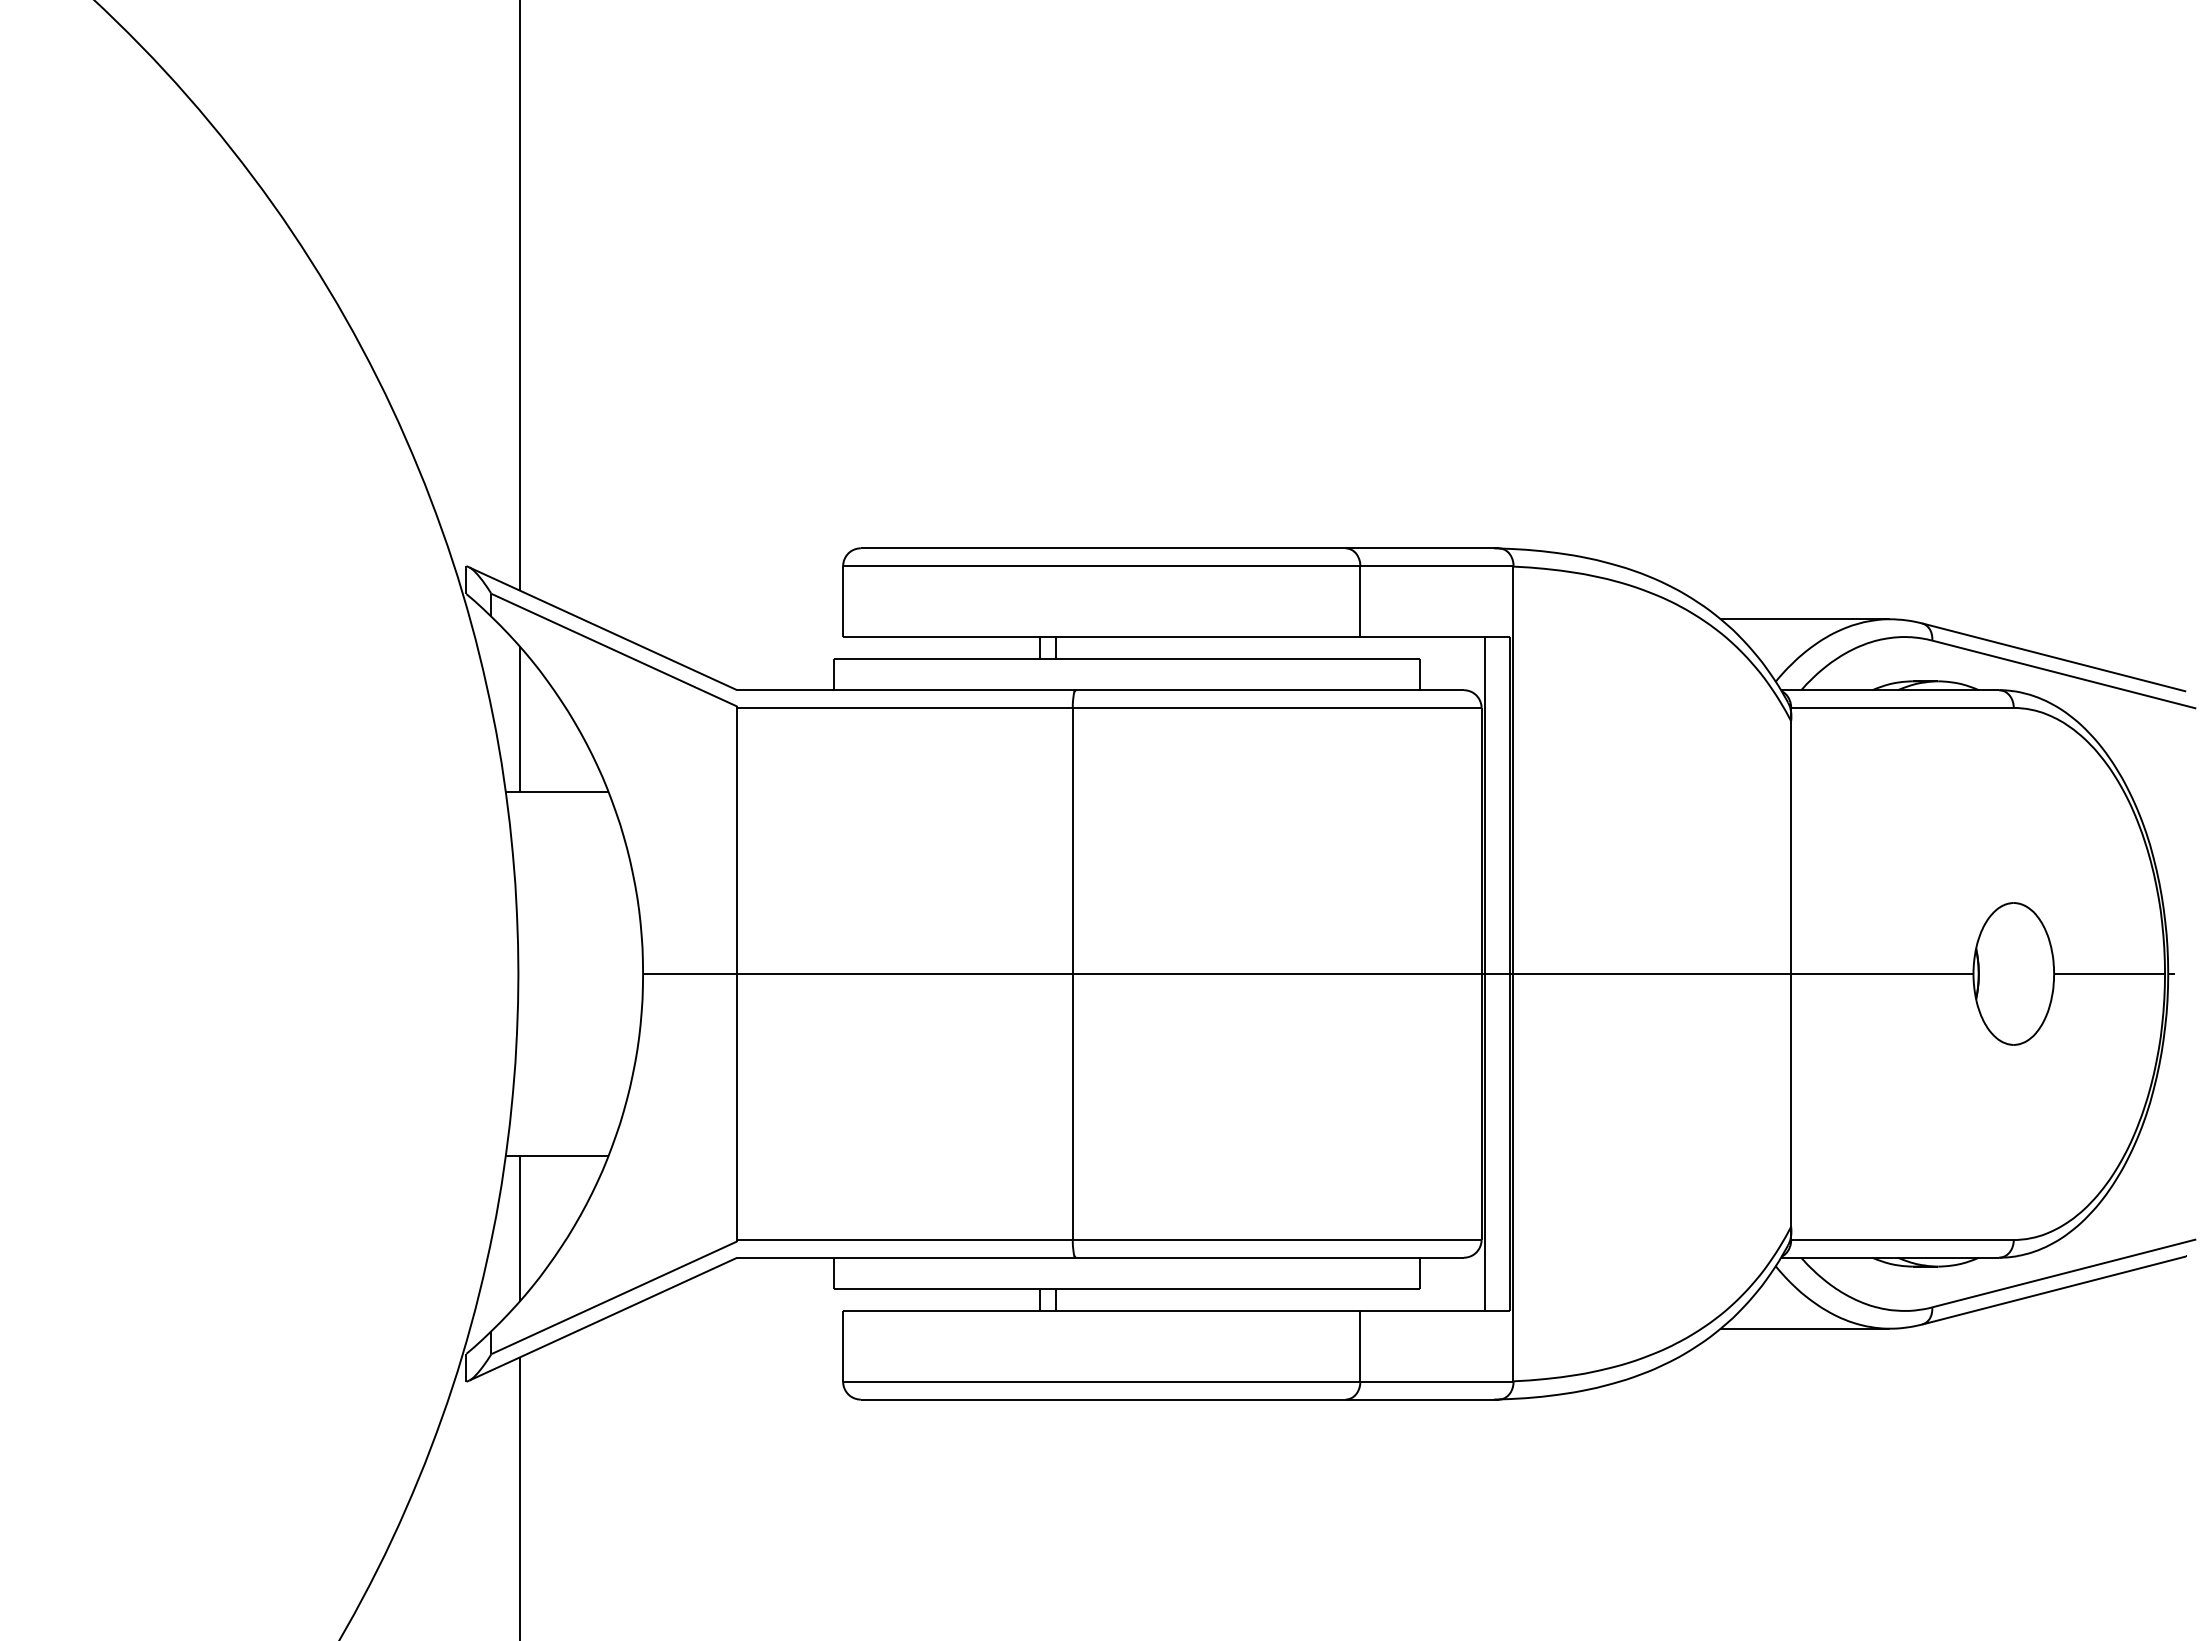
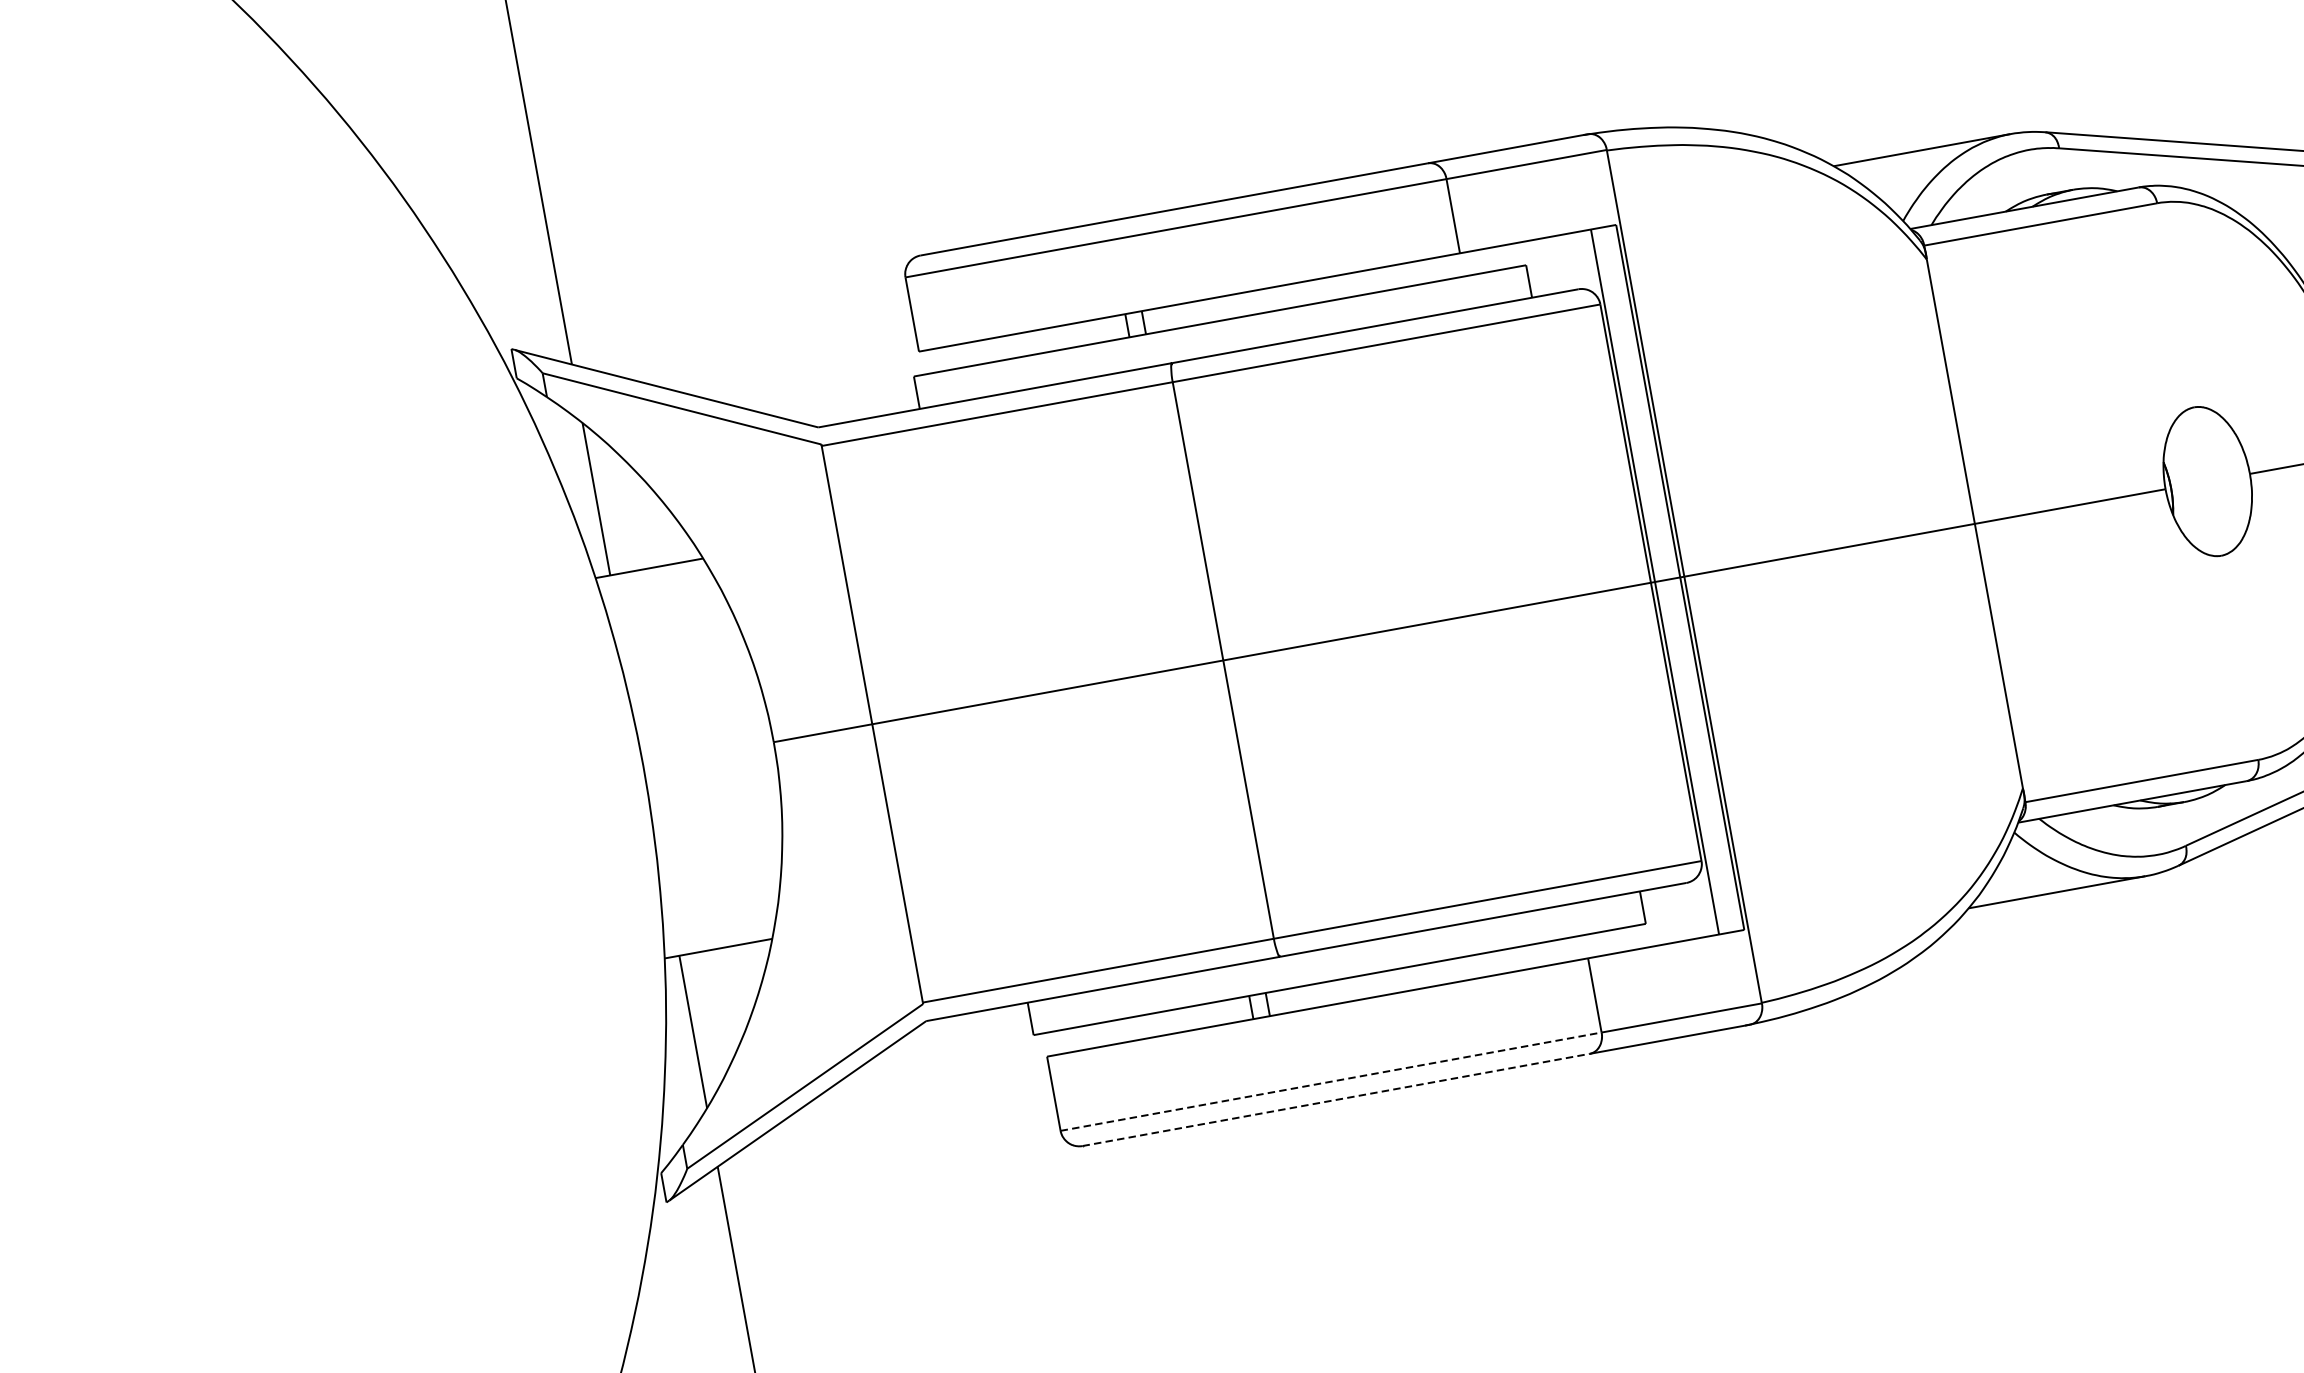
line: (1101, 1381) -> (1330, 1081), solid -> dashed
line: (1102, 1399) -> (1335, 1100), solid -> dashed

